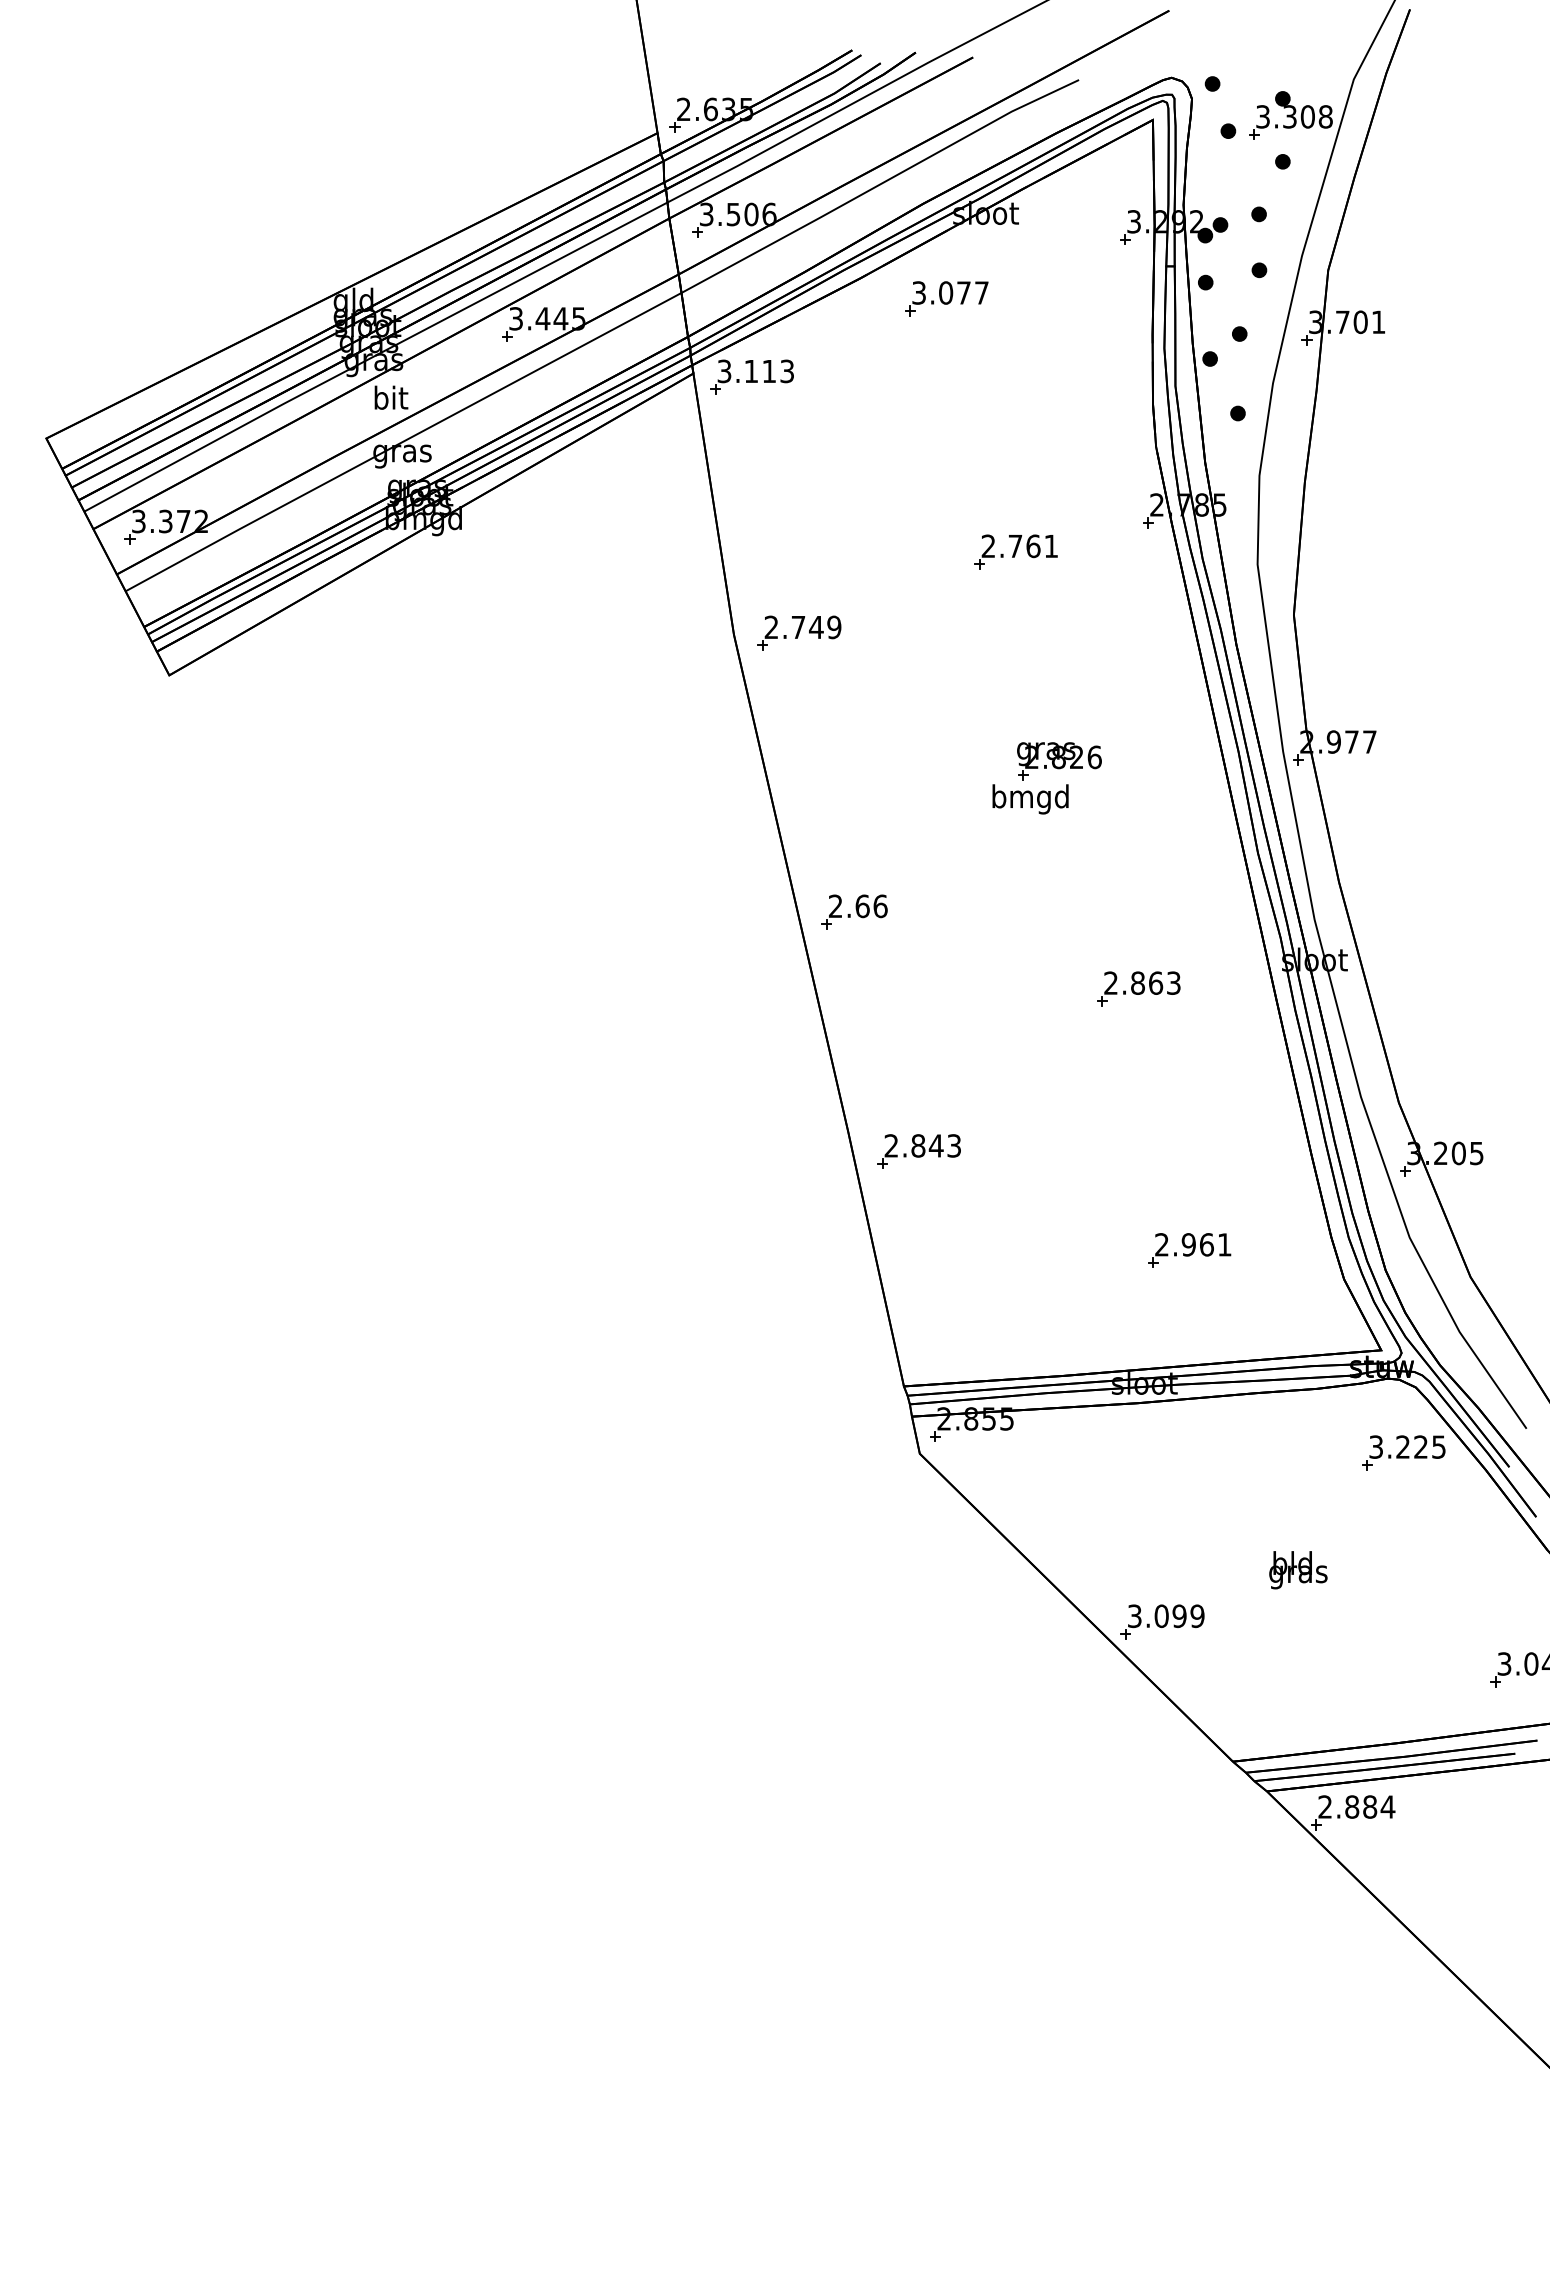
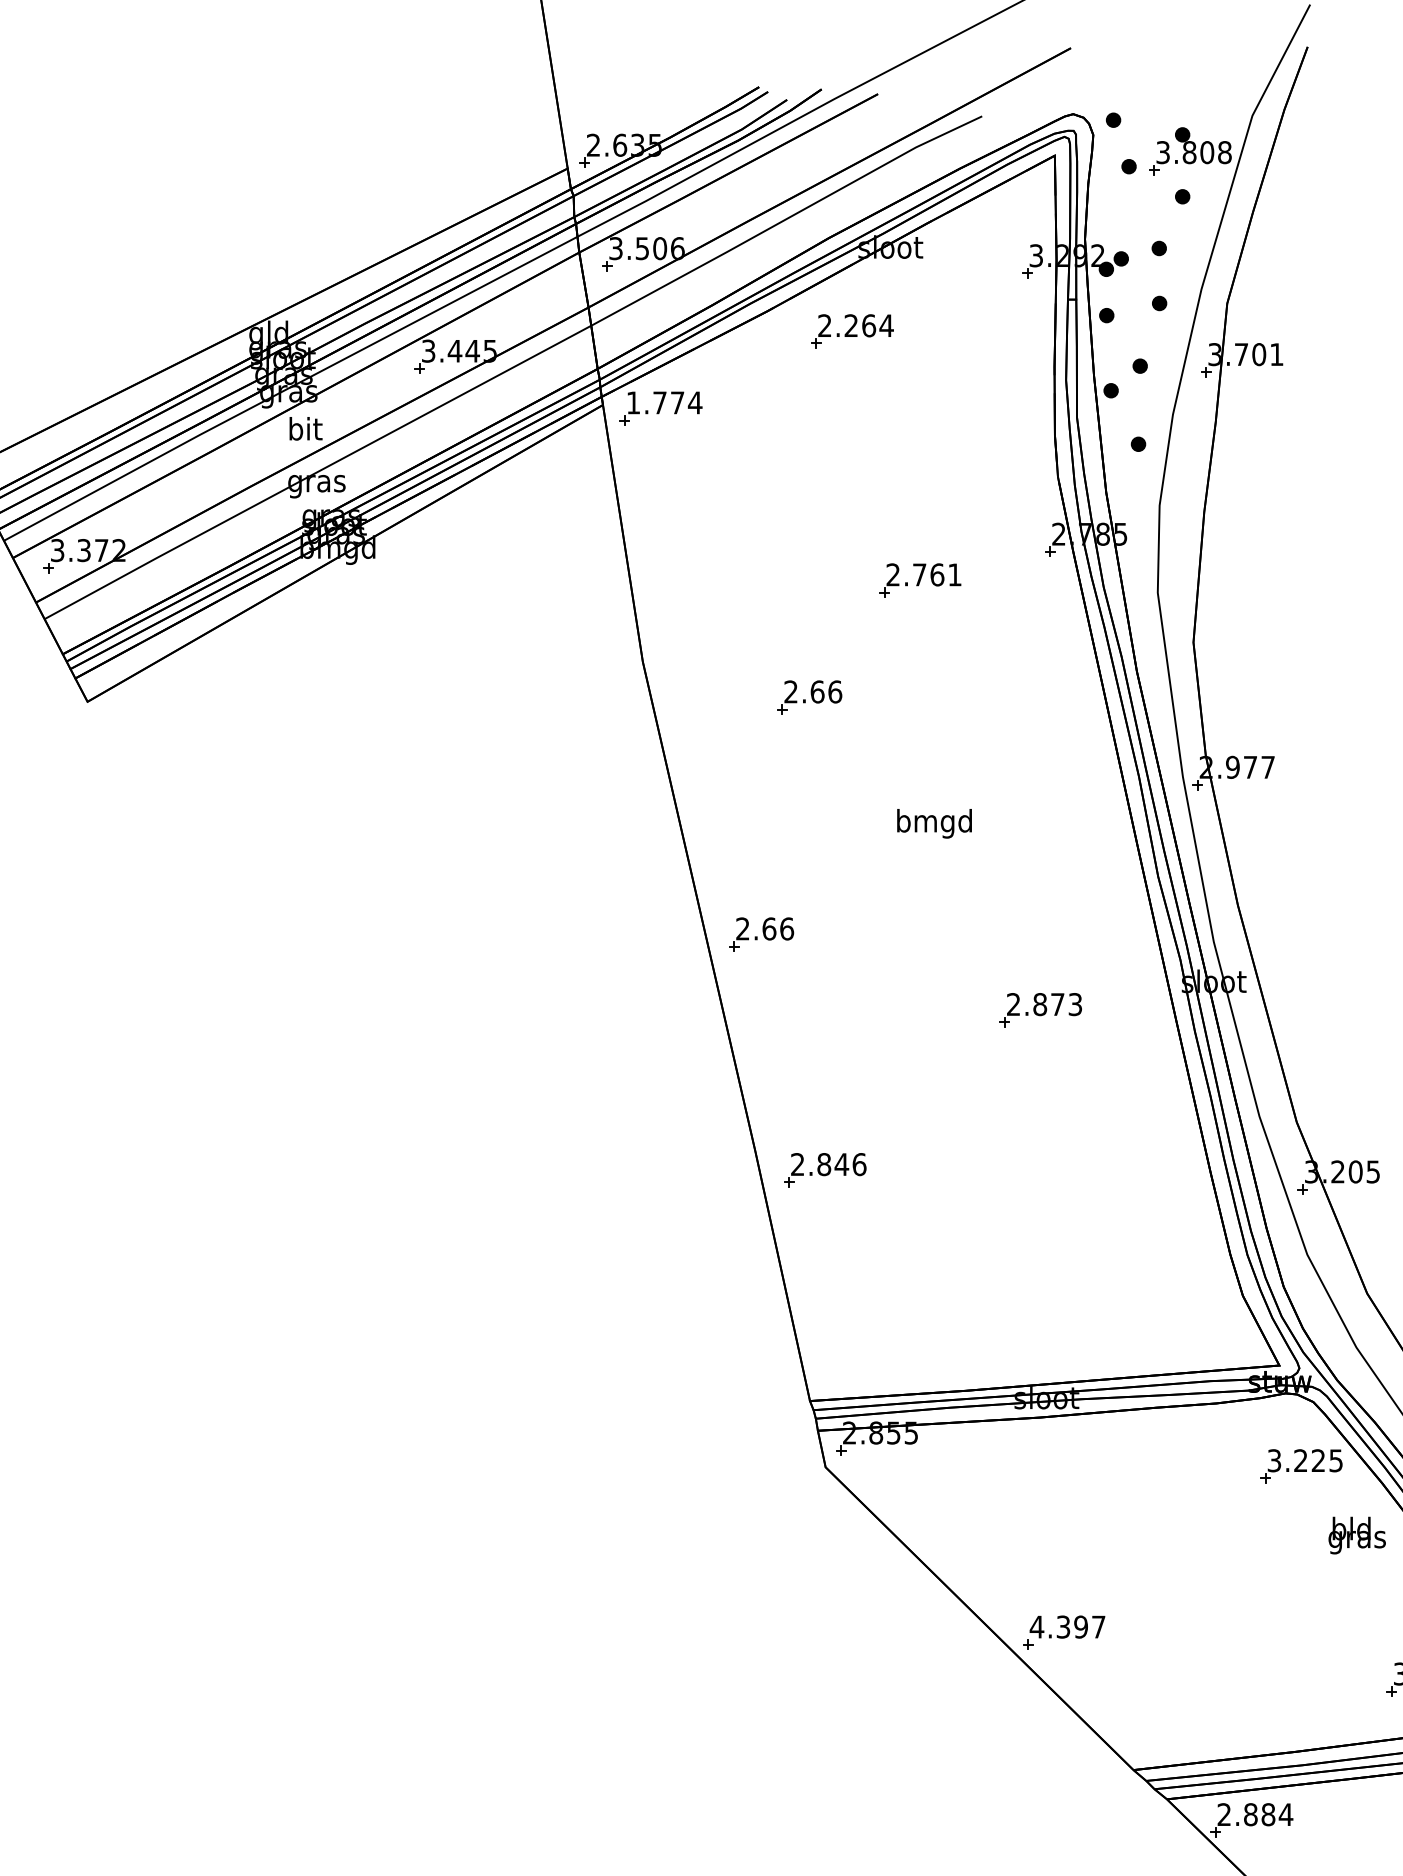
text: (1289, 116) -> (1189, 152), 3.308 -> 3.808
text: (950, 292) -> (855, 325), 3.077 -> 2.264
text: (755, 371) -> (664, 402), 3.113 -> 1.774
part: (799, 632) -> (707, 659), removed
part: (903, 670) -> (809, 697), added
part: (1059, 761) -> (962, 786), removed
text: (1156, 982) -> (1058, 1003), 2.863 -> 2.873
text: (954, 1145) -> (859, 1164), 2.843 -> 2.846
part: (1189, 1250) -> (1090, 1267), removed
text: (1298, 1570) -> (1357, 1535), moved
text: (1165, 1616) -> (1067, 1627), 3.099 -> 4.397

